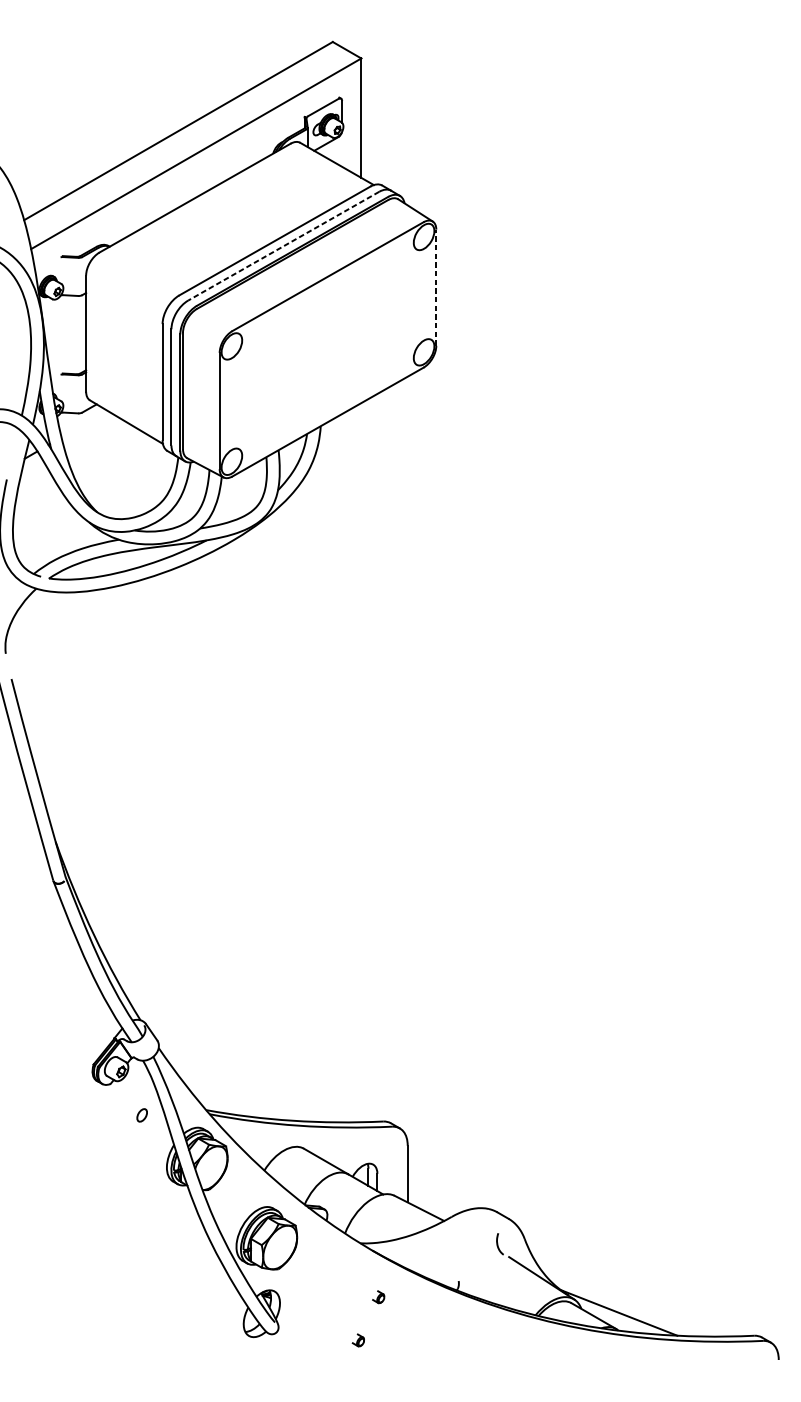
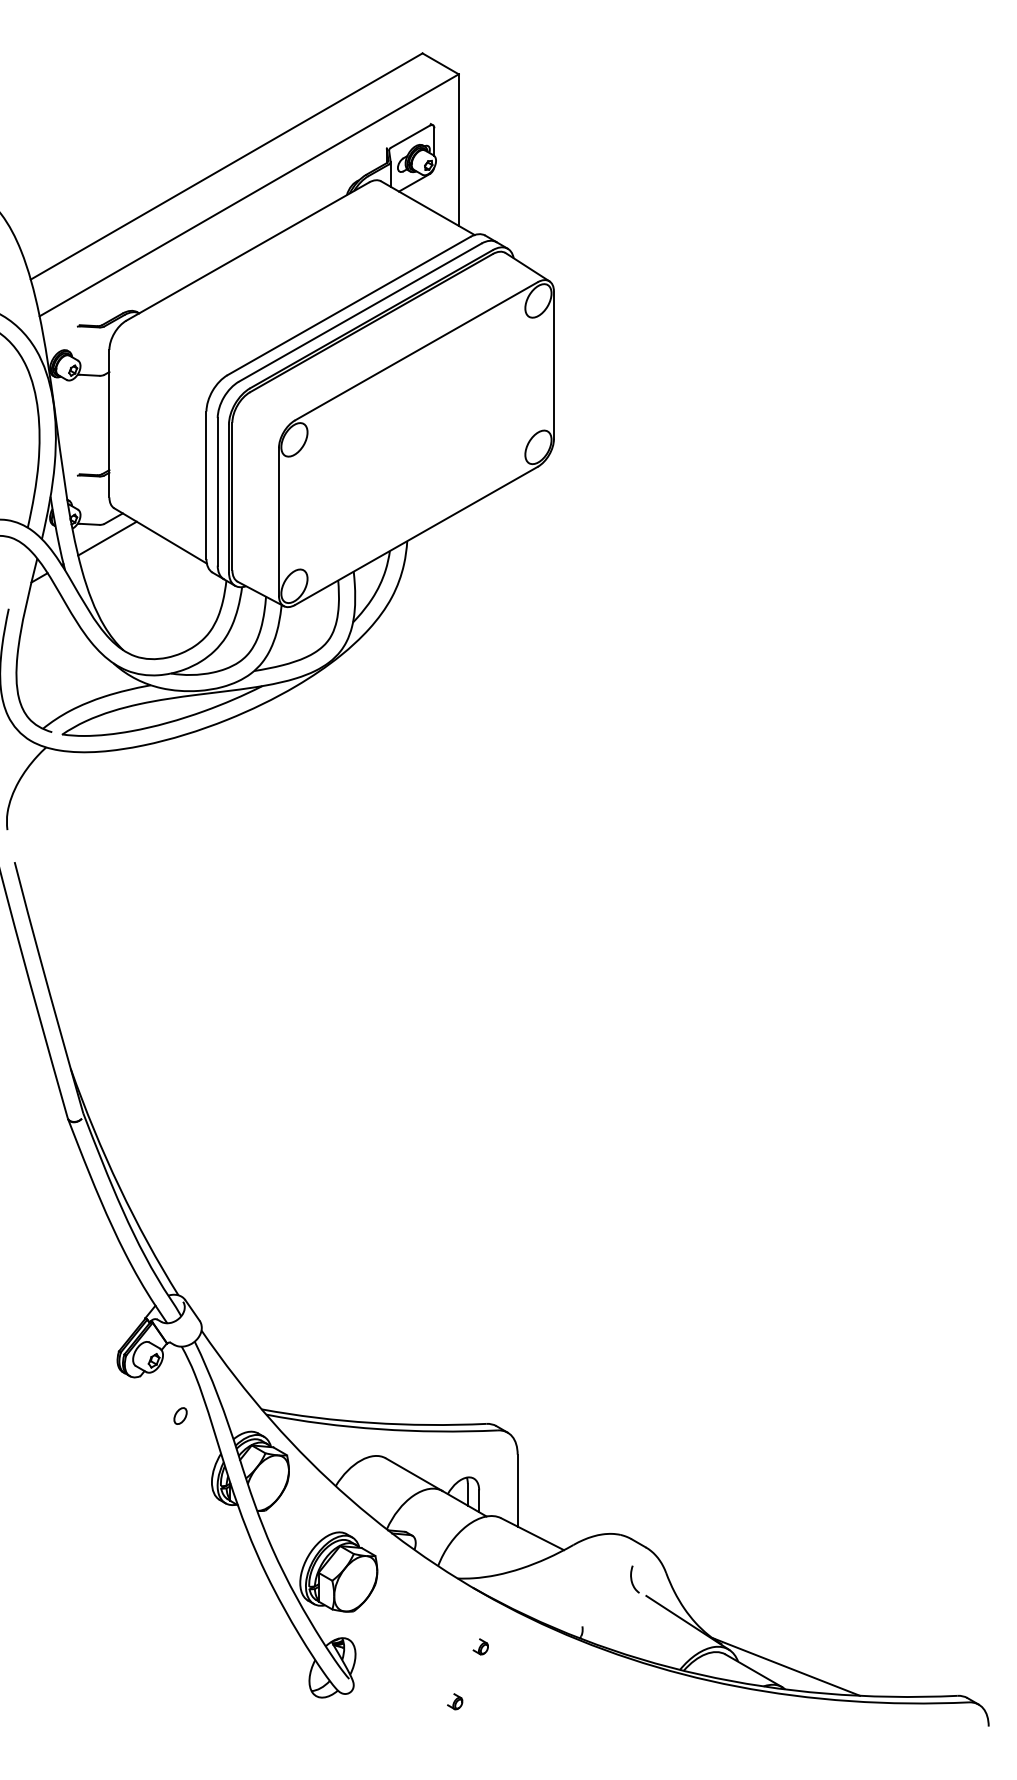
line: (283, 246) -> (360, 312), dashed -> solid
line: (435, 287) -> (553, 365), dashed -> solid
line: (84, 424) -> (107, 538), added

